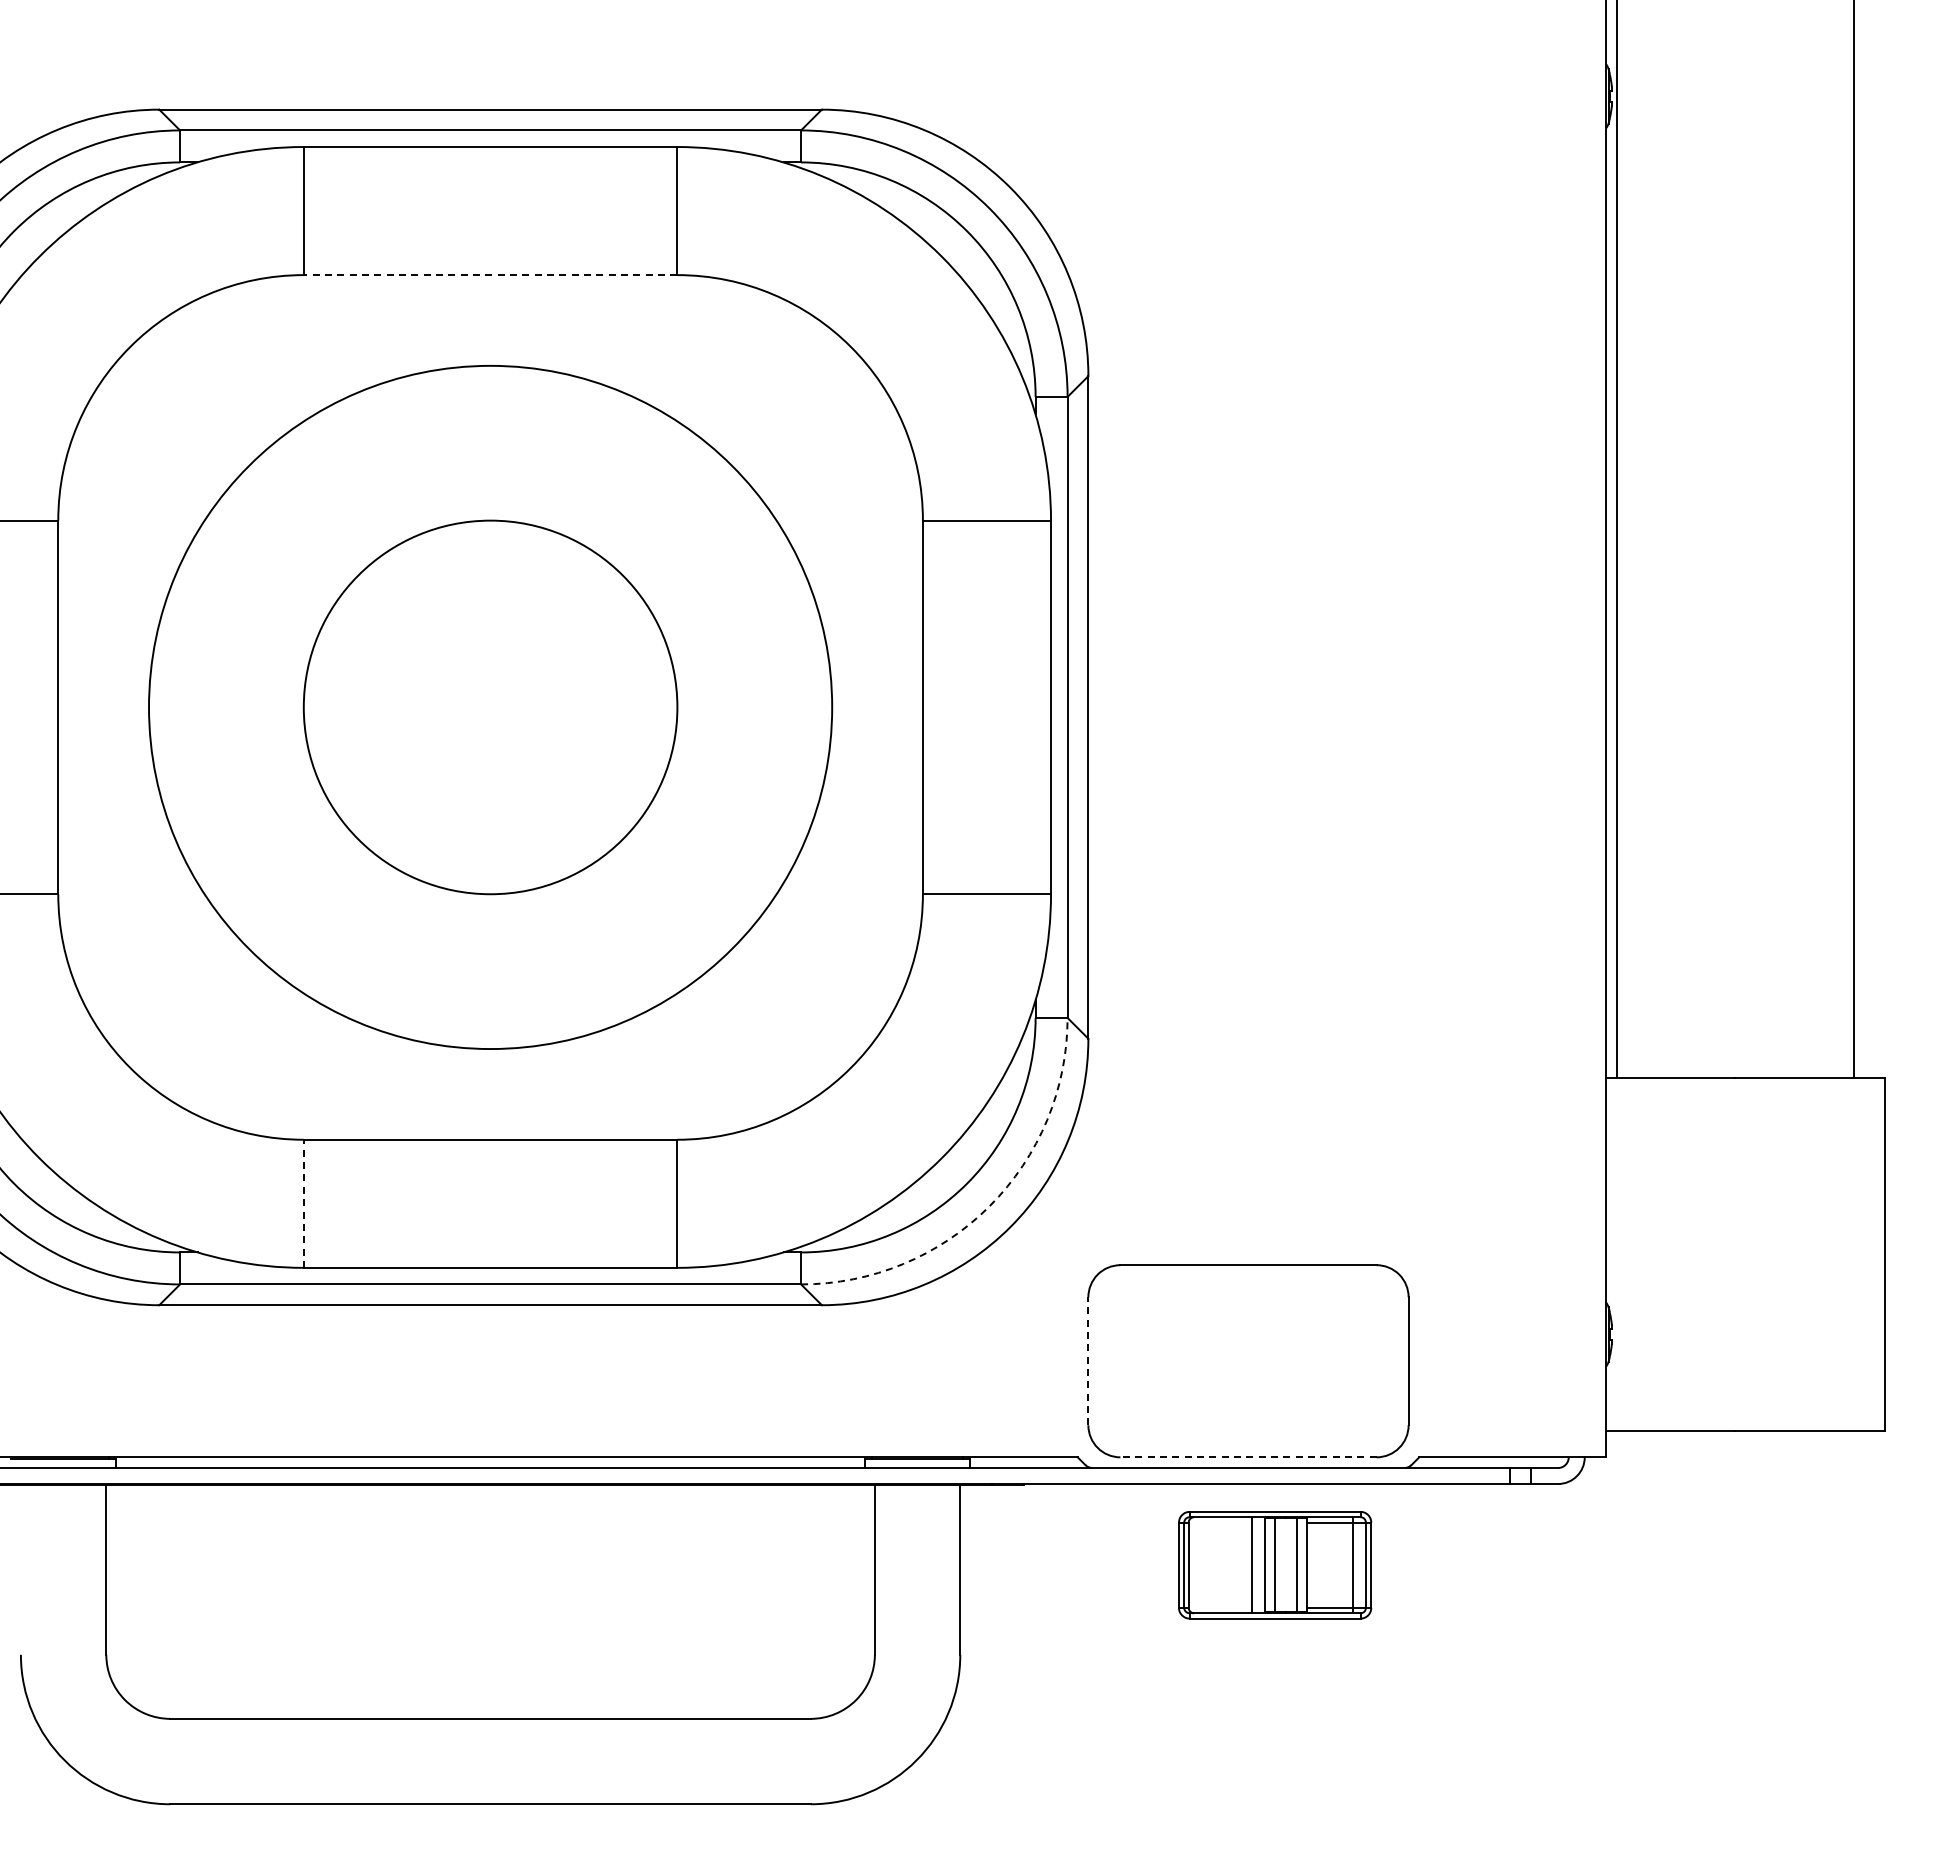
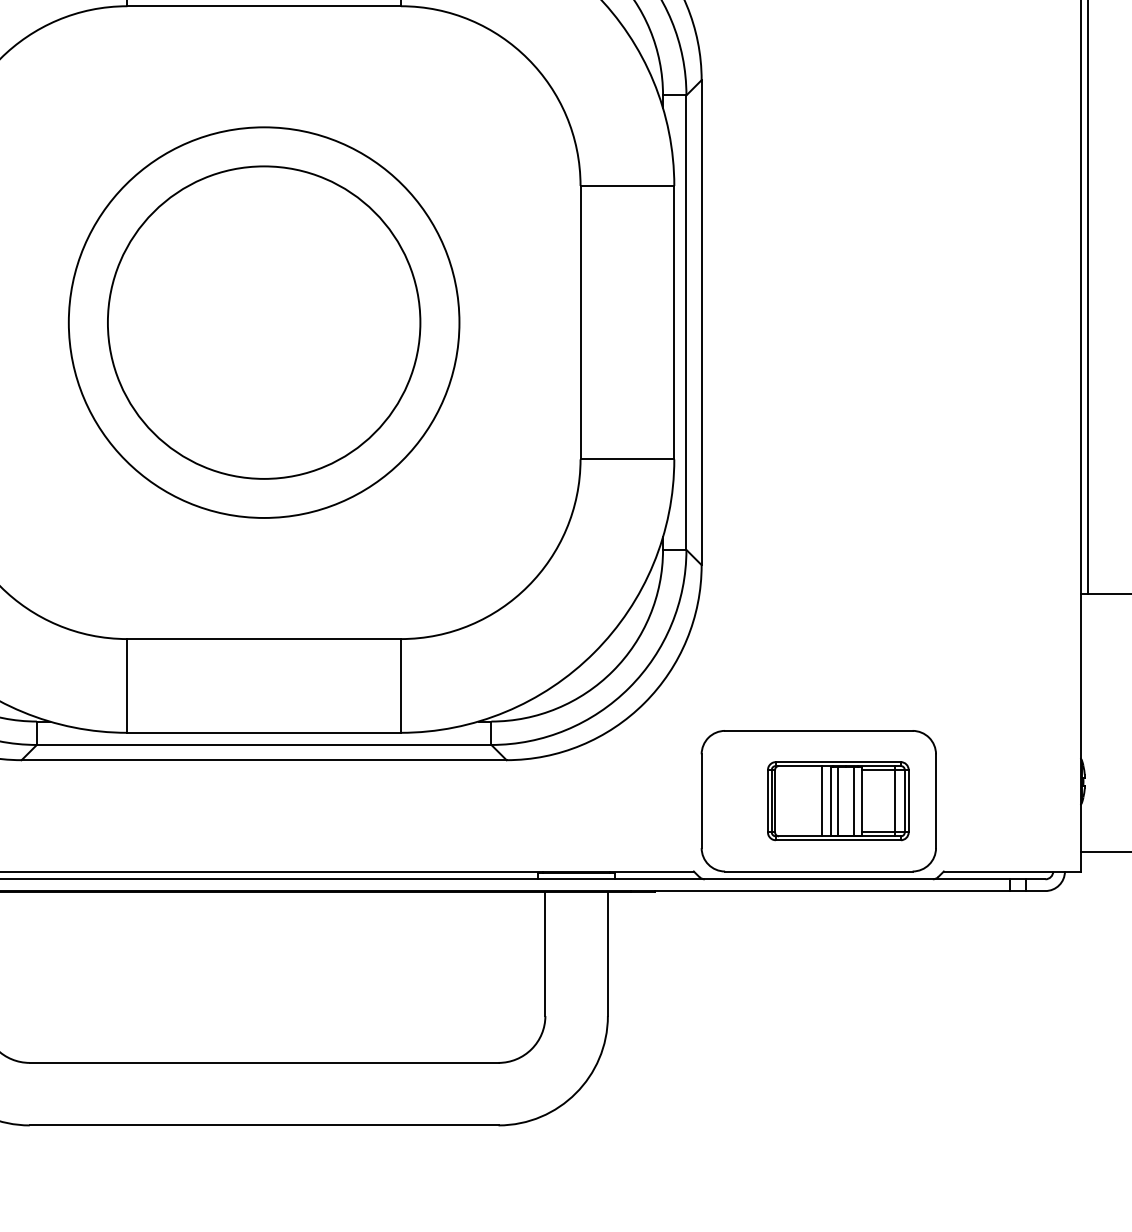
line: (490, 275) -> (264, 6), dashed -> solid
circle: (490, 706) -> (264, 321), size x0.62
circle: (490, 707) -> (264, 322), size x1.43
line: (303, 1203) -> (127, 685), dashed -> solid
arc: (989, 1206) -> (629, 687), dashed -> solid
line: (1088, 1360) -> (701, 800), dashed -> solid
line: (1248, 1457) -> (818, 871), dashed -> solid
part: (1275, 1565) -> (838, 801), moved

